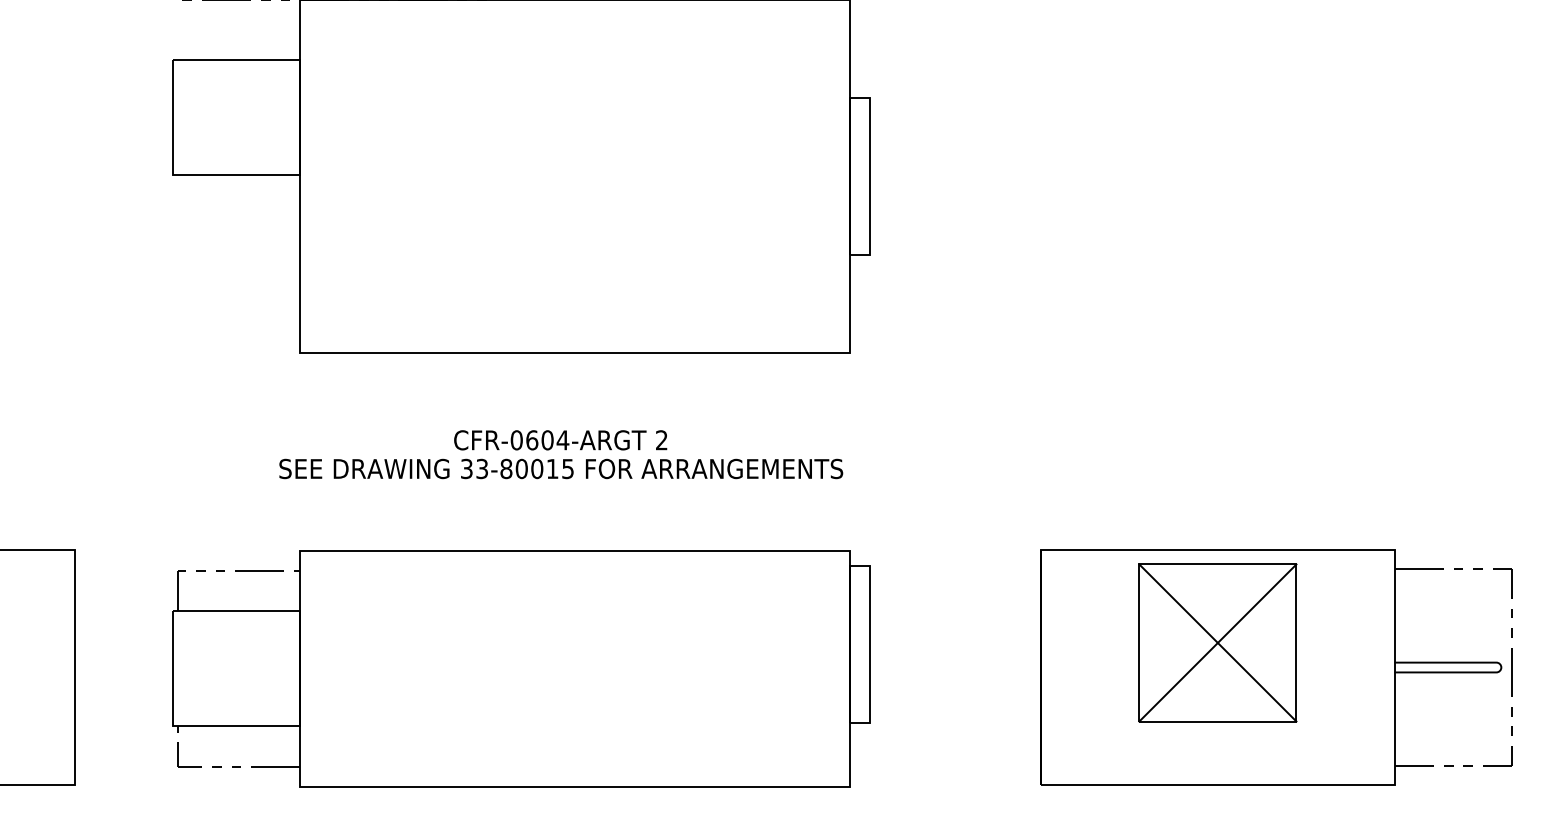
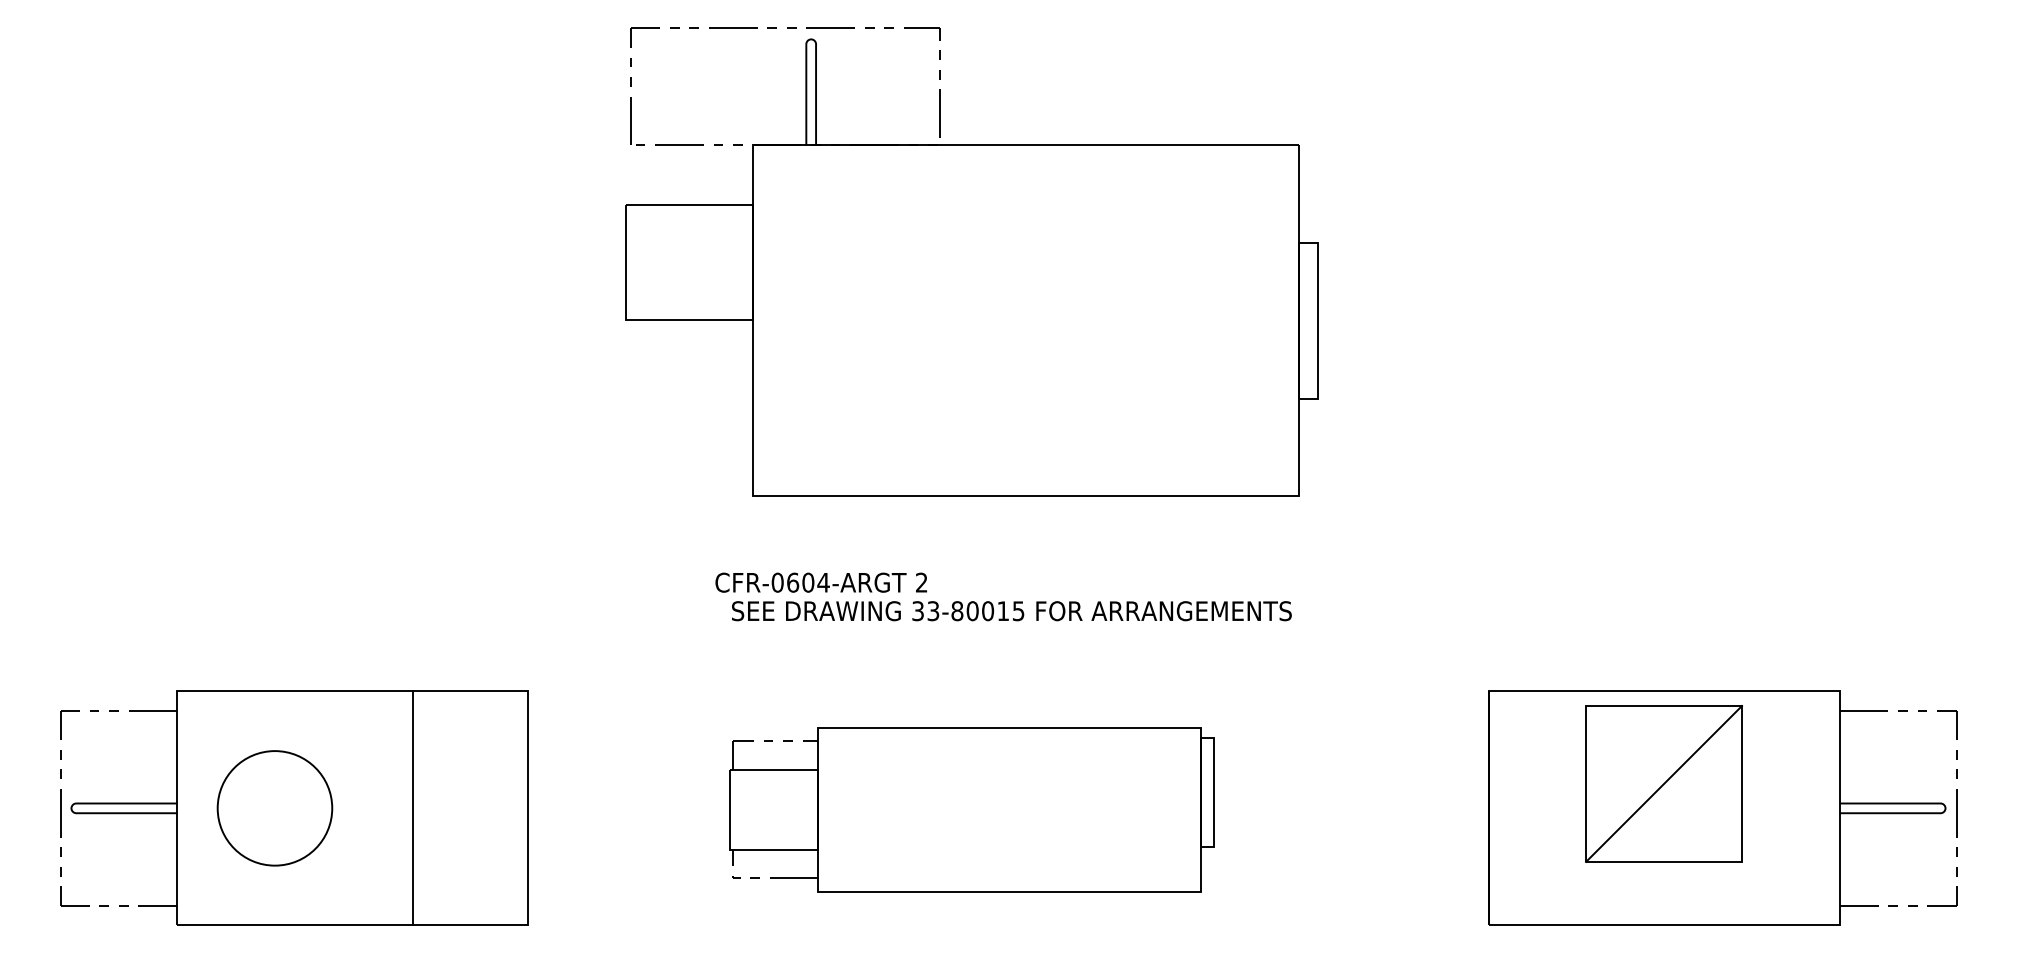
text: (559, 440) -> (820, 582), moved
line: (1218, 642) -> (1664, 783), removed
part: (520, 668) -> (971, 809), size x0.7

